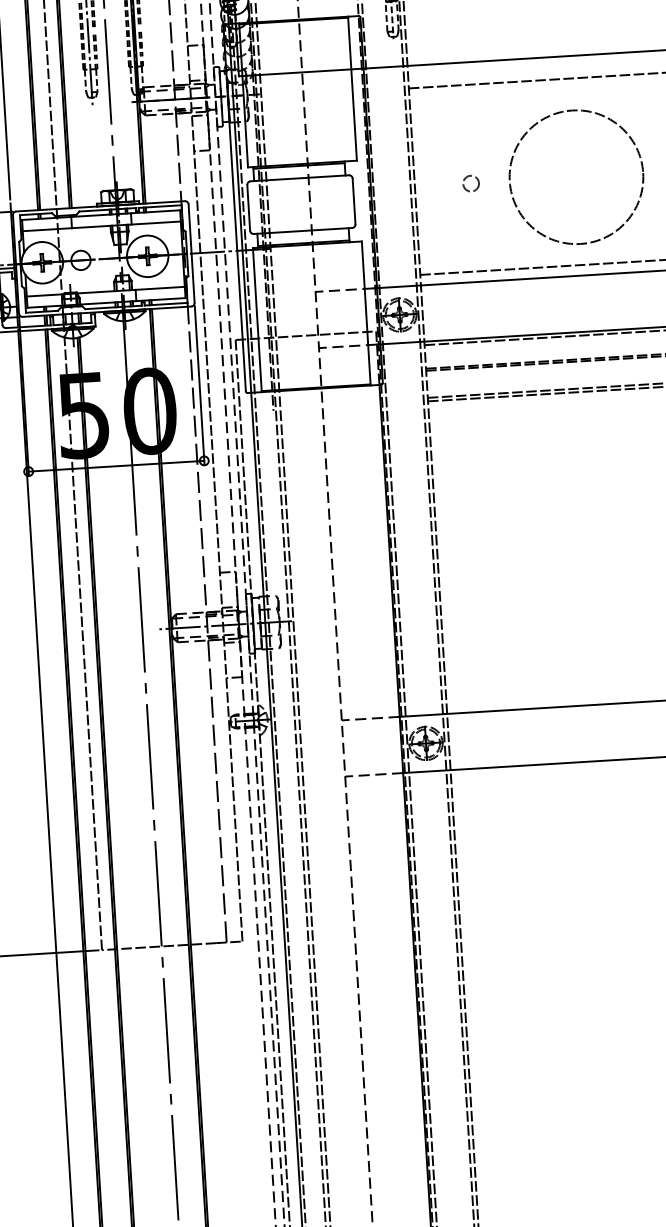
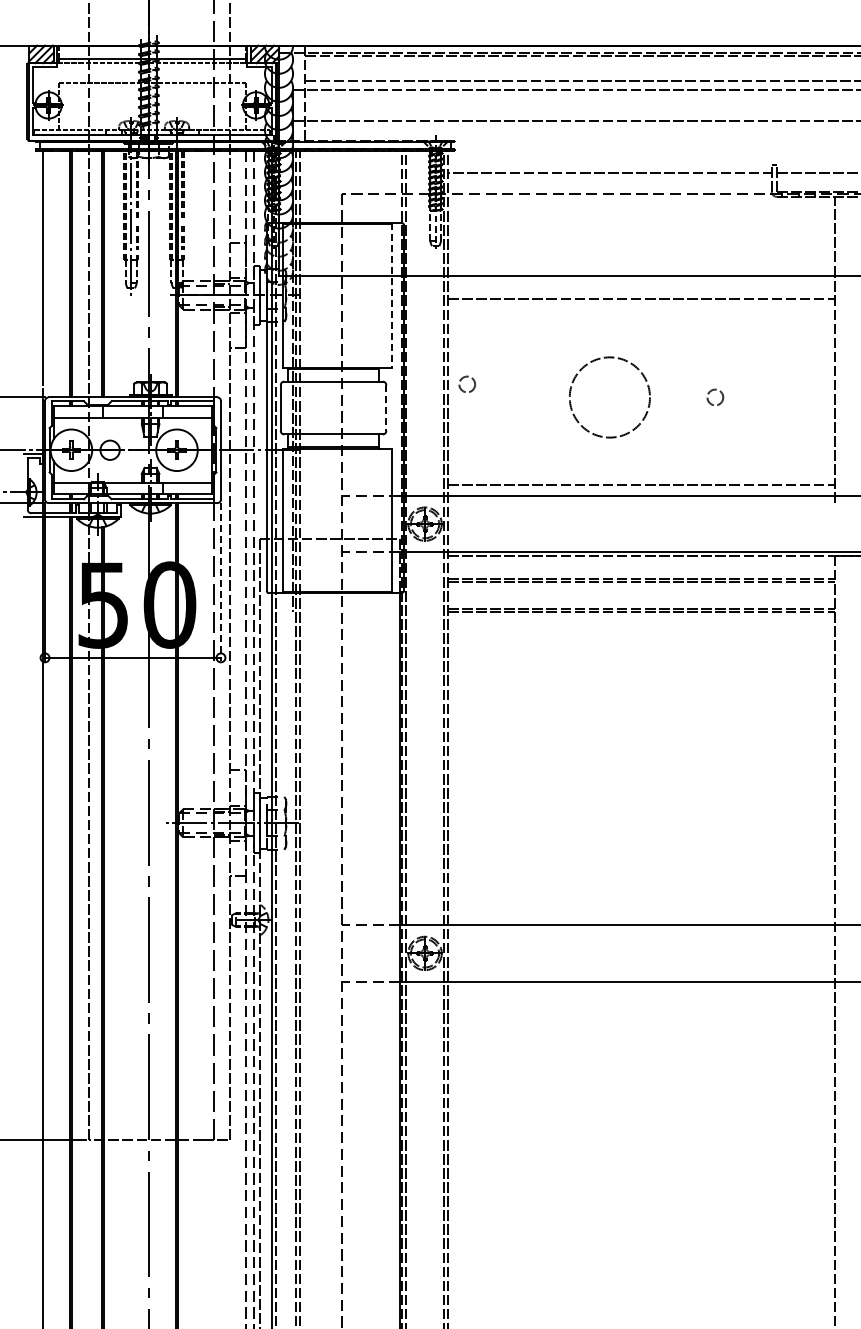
line: (352, 88) -> (391, 295), solid -> dashed
circle: (576, 177) -> (609, 397), size x0.6
circle: (470, 182) -> (466, 383), moved
line: (354, 201) -> (386, 408), solid -> dashed
line: (199, 385) -> (220, 582), solid -> dashed

